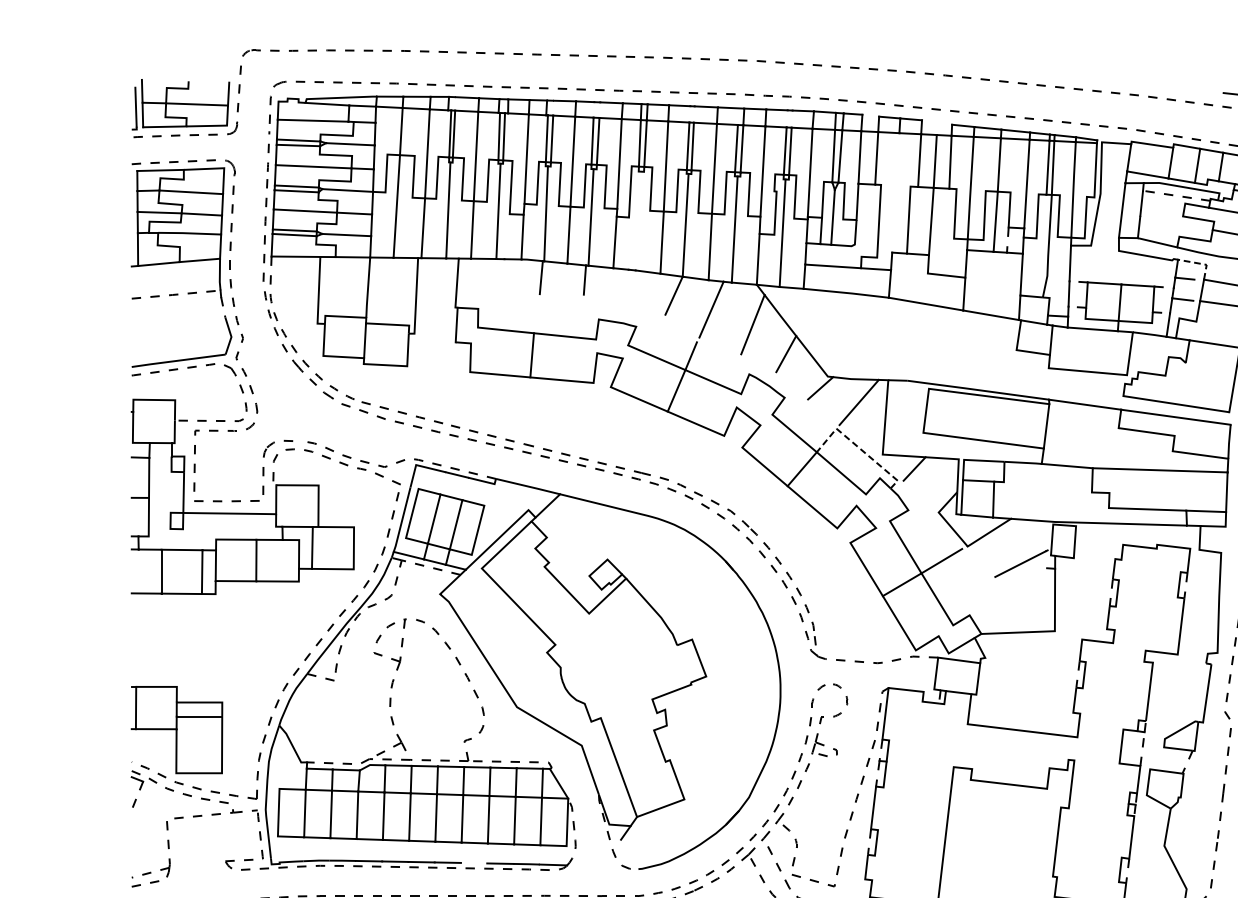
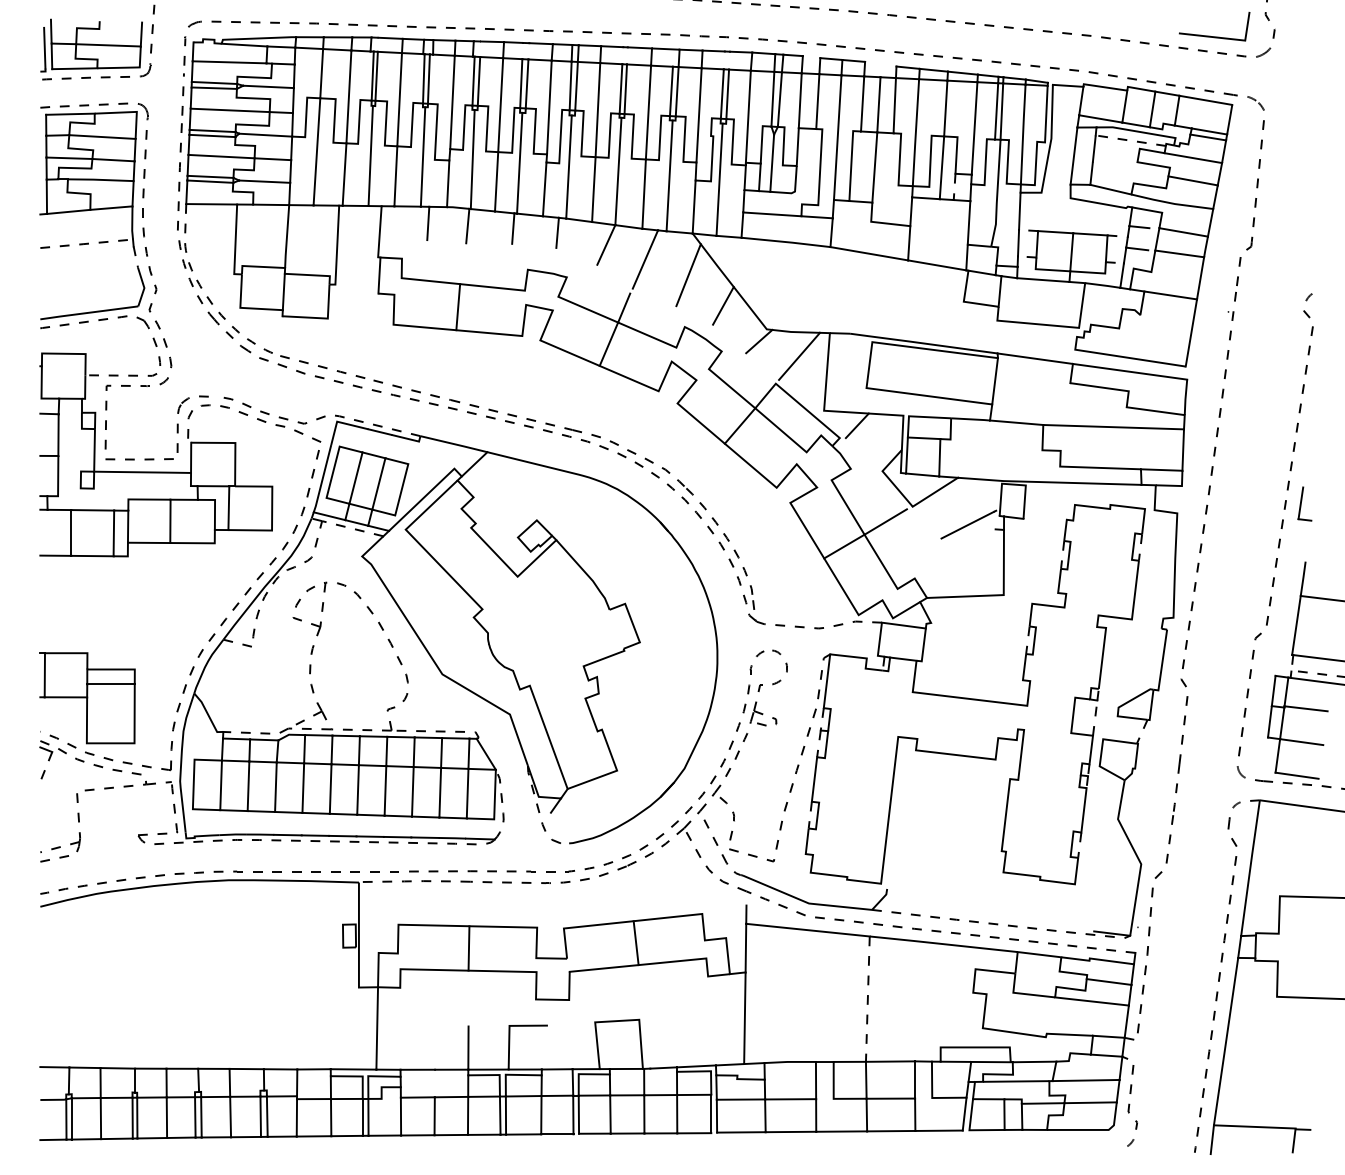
line: (895, 192) -> (837, 137), added
line: (637, 220) -> (568, 166), added
line: (1200, 263) -> (1155, 211), dashed -> solid
line: (503, 275) -> (428, 223), added
line: (627, 283) -> (557, 232), added
line: (859, 447) -> (799, 403), dashed -> solid
line: (473, 862) -> (397, 836), added

